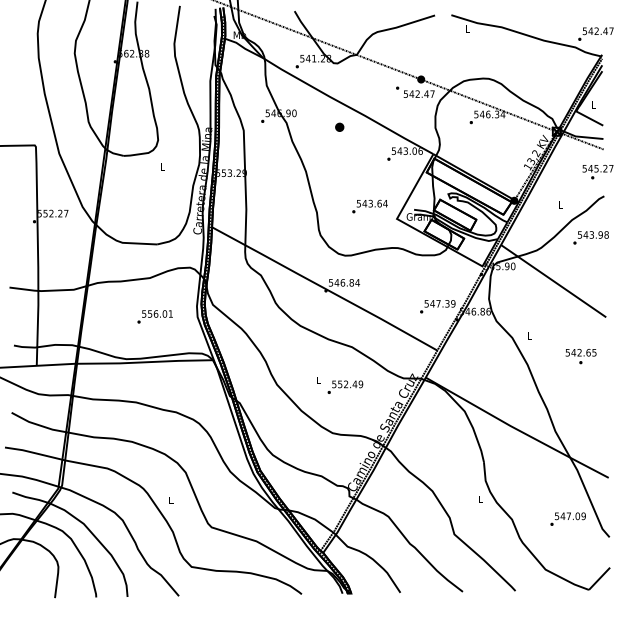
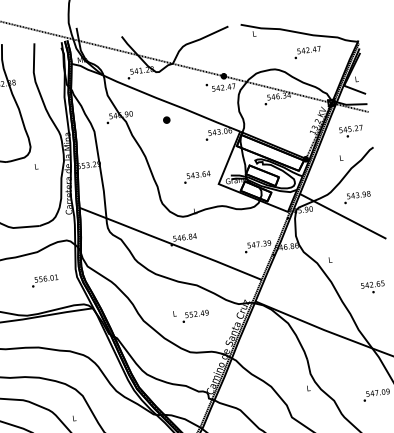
text: (595, 33) -> (307, 52), moved
text: (597, 172) -> (350, 131), moved
text: (590, 237) -> (356, 197), moved
text: (580, 356) -> (372, 287), moved

